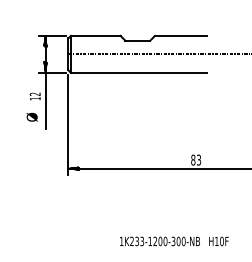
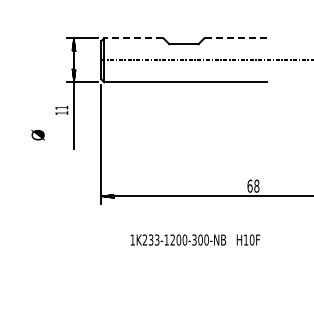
line: (95, 36) -> (133, 38), solid -> dashed
line: (181, 36) -> (235, 38), solid -> dashed
text: (35, 94) -> (61, 107), 12 -> 11
text: (31, 116) -> (37, 134), moved
text: (196, 159) -> (253, 185), 83 -> 68
text: (174, 240) -> (195, 239), moved

